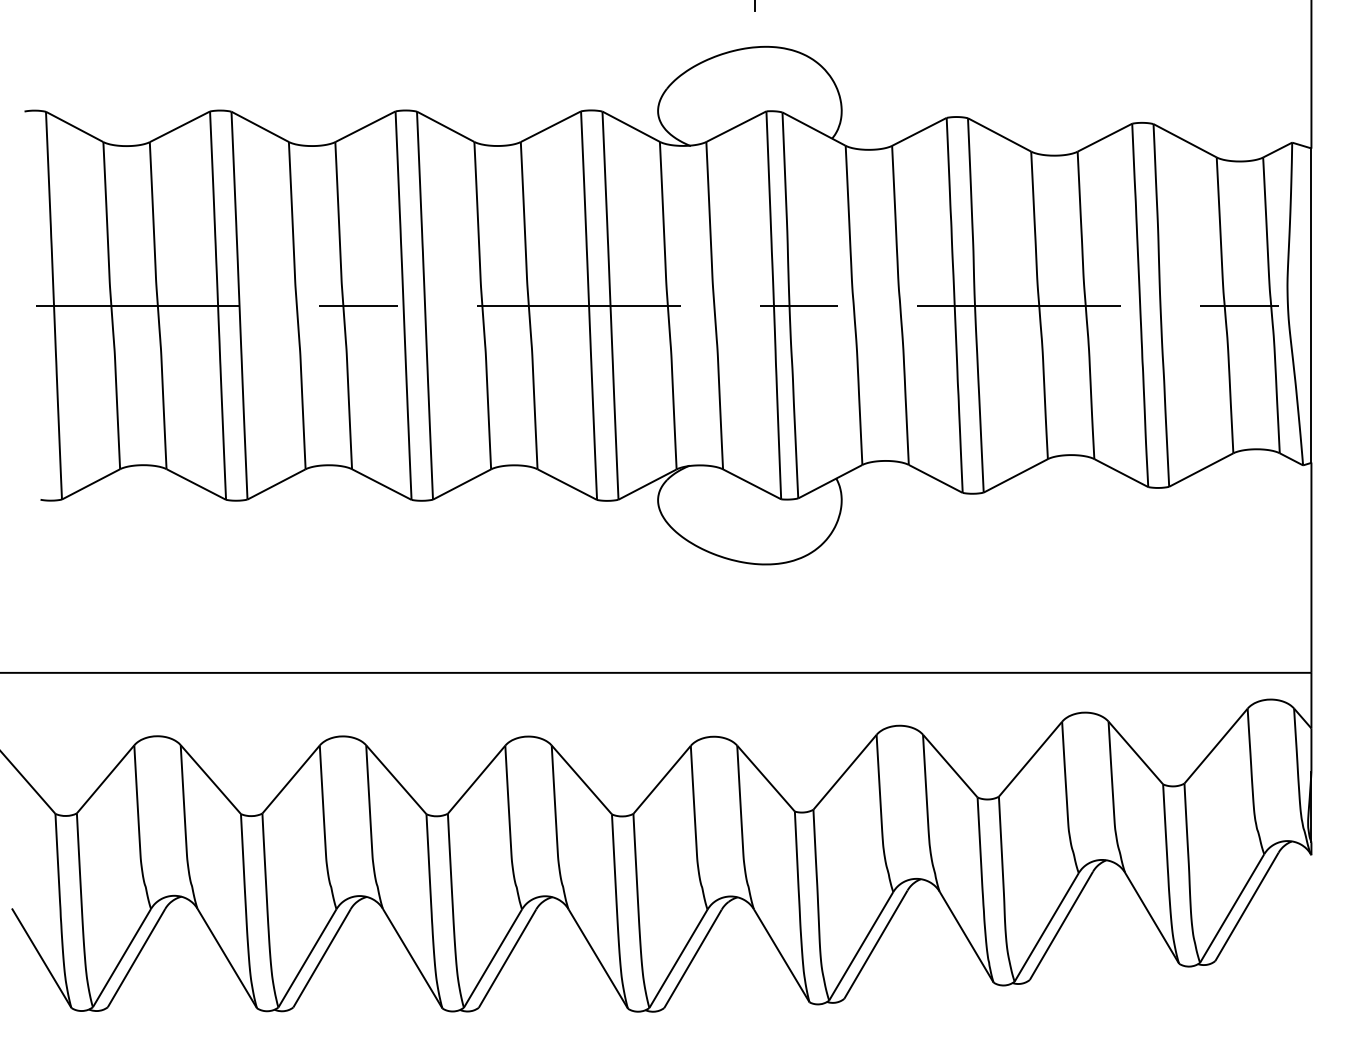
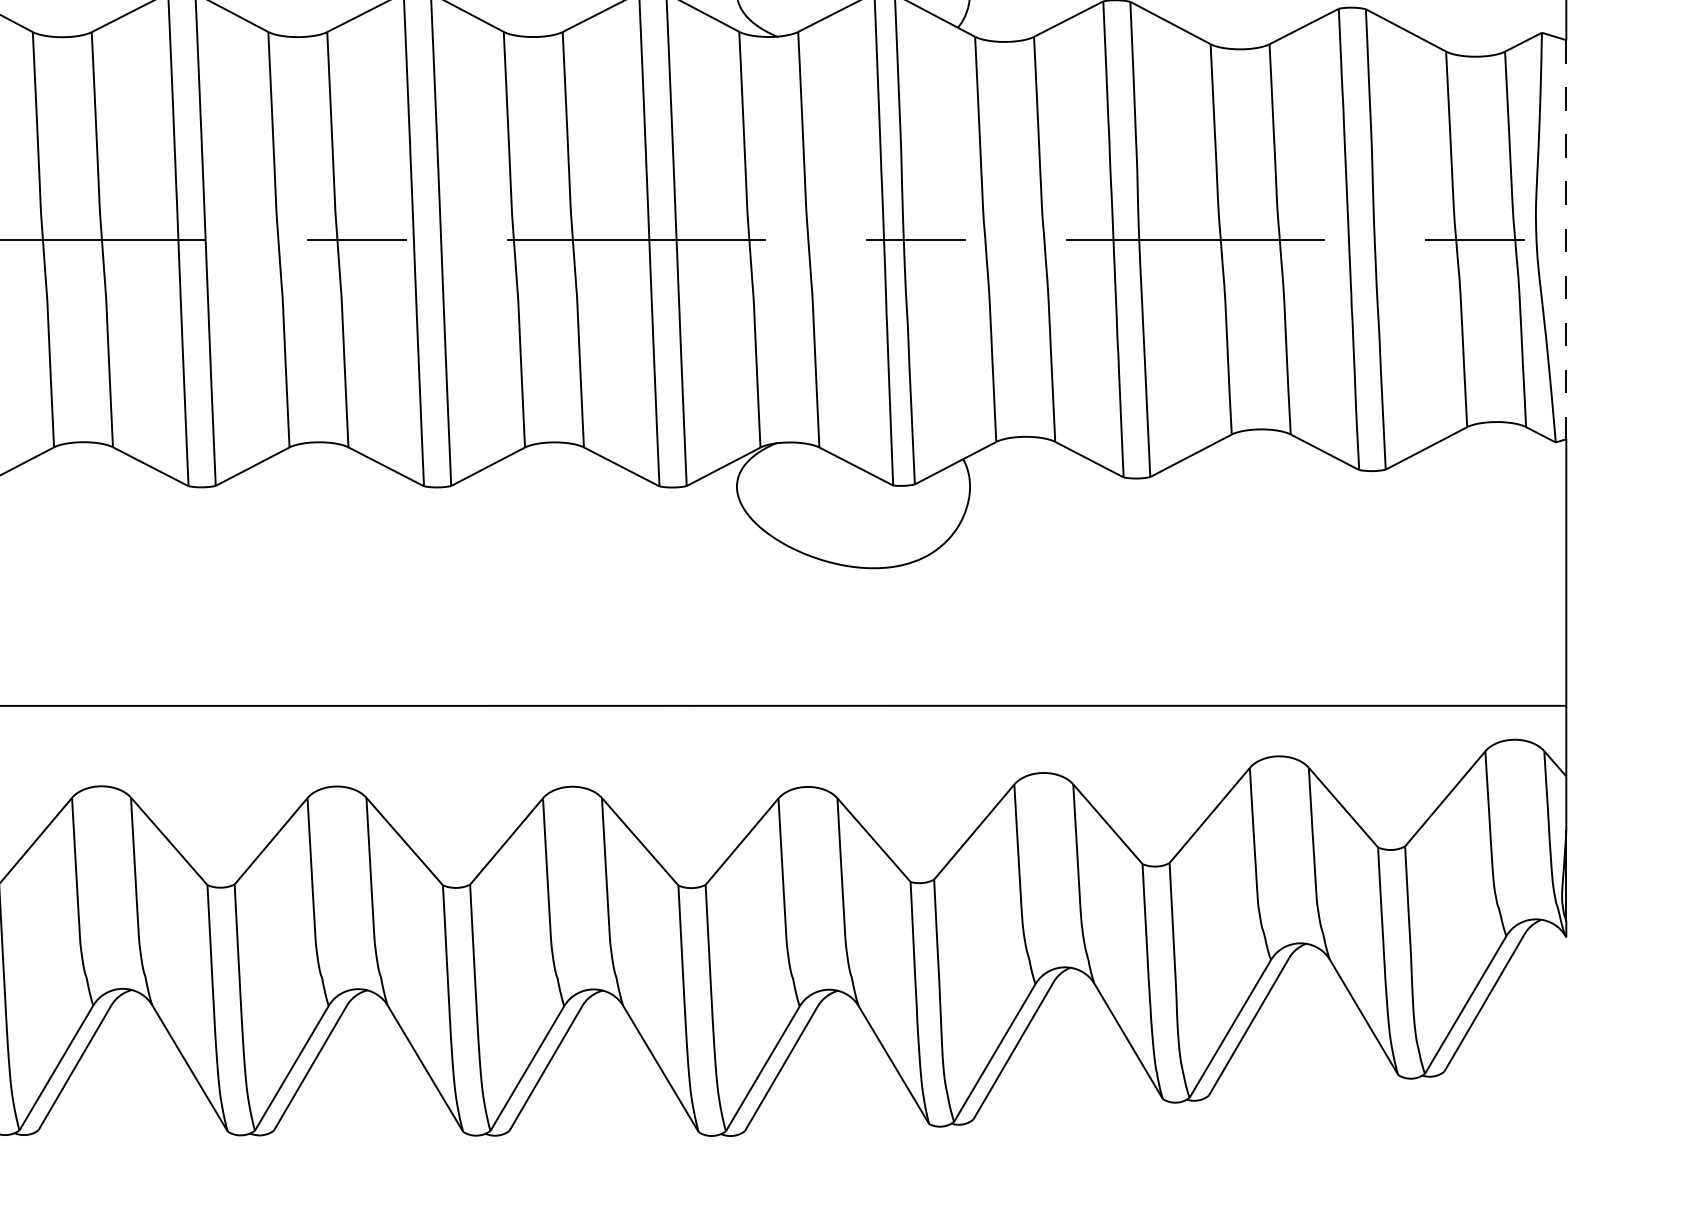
line: (1311, 306) -> (1566, 240), solid -> dashed

